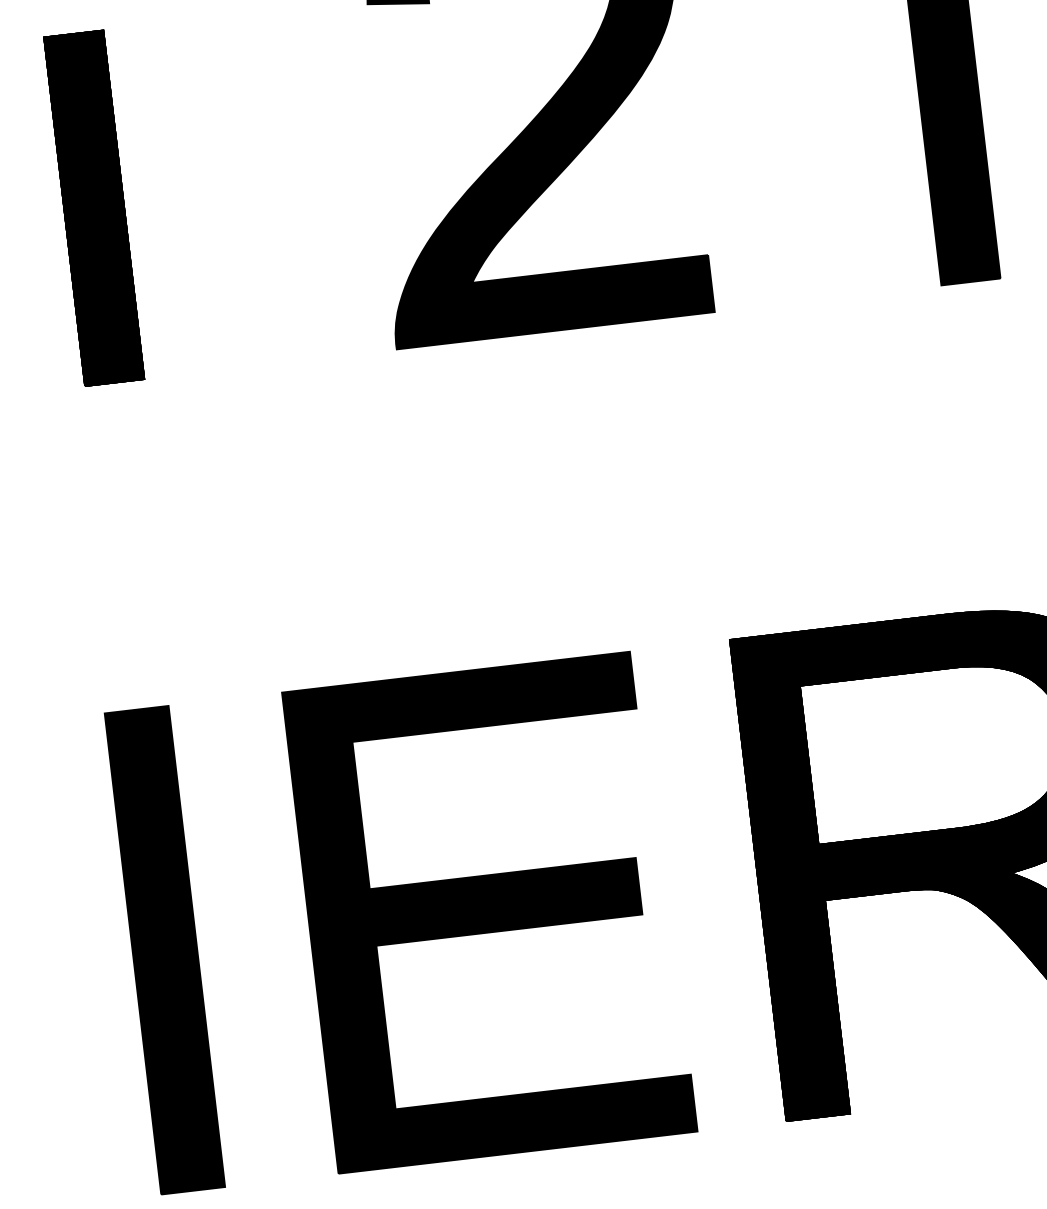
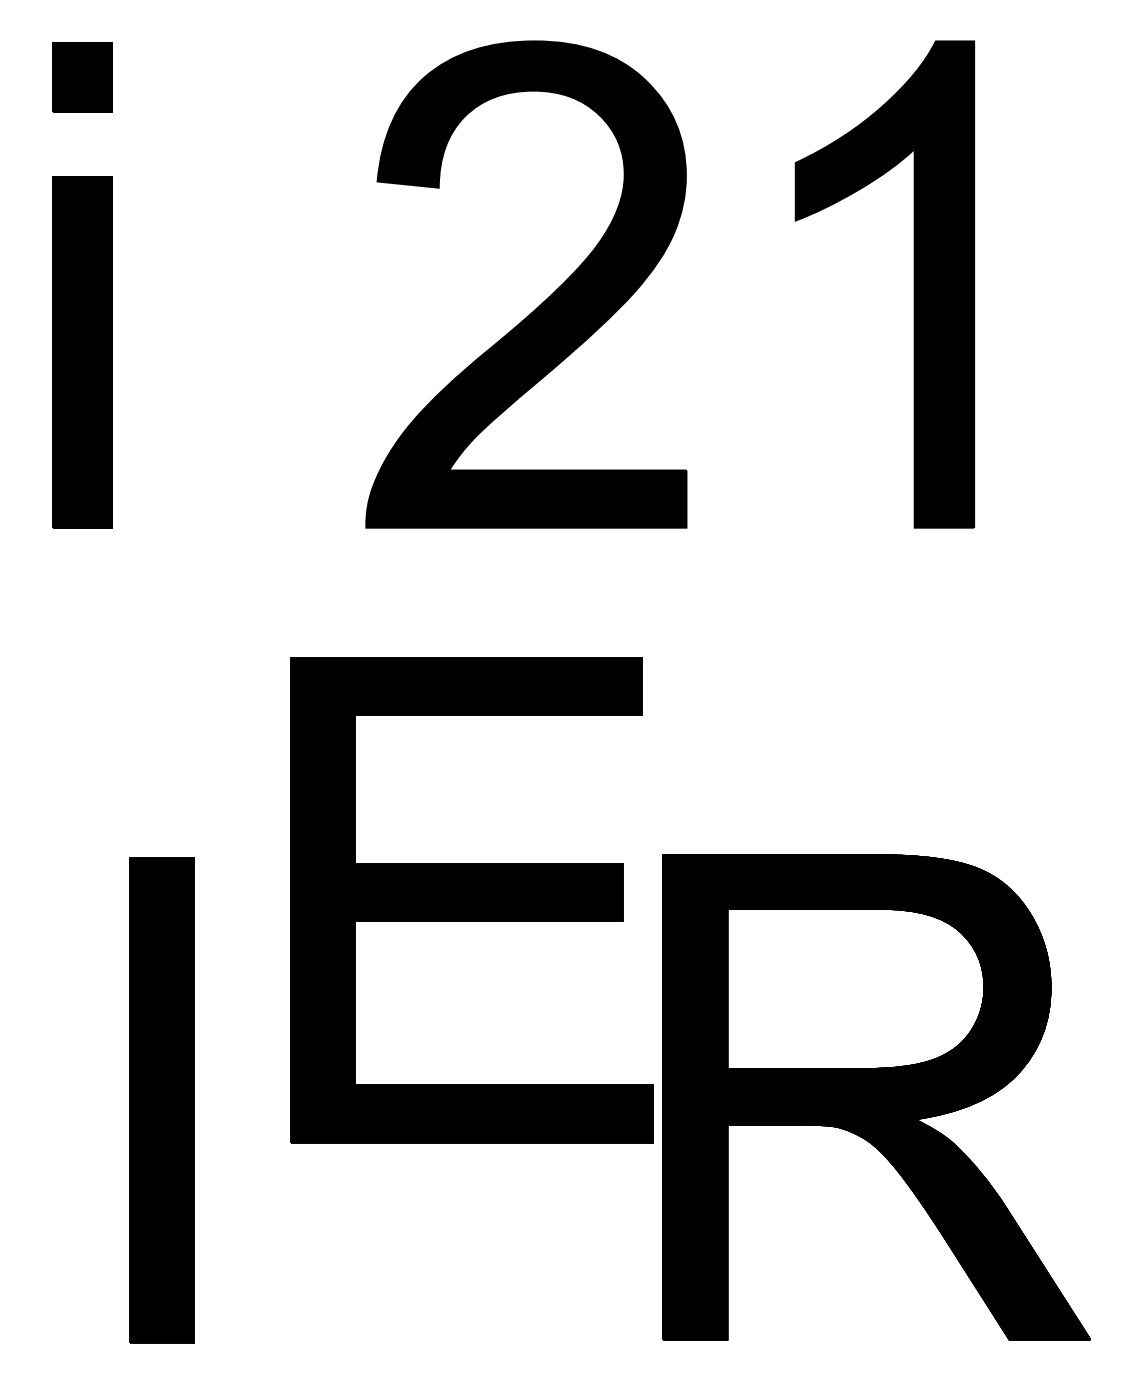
part: (489, 912) -> (471, 900), moved
part: (164, 950) -> (161, 1100), moved

